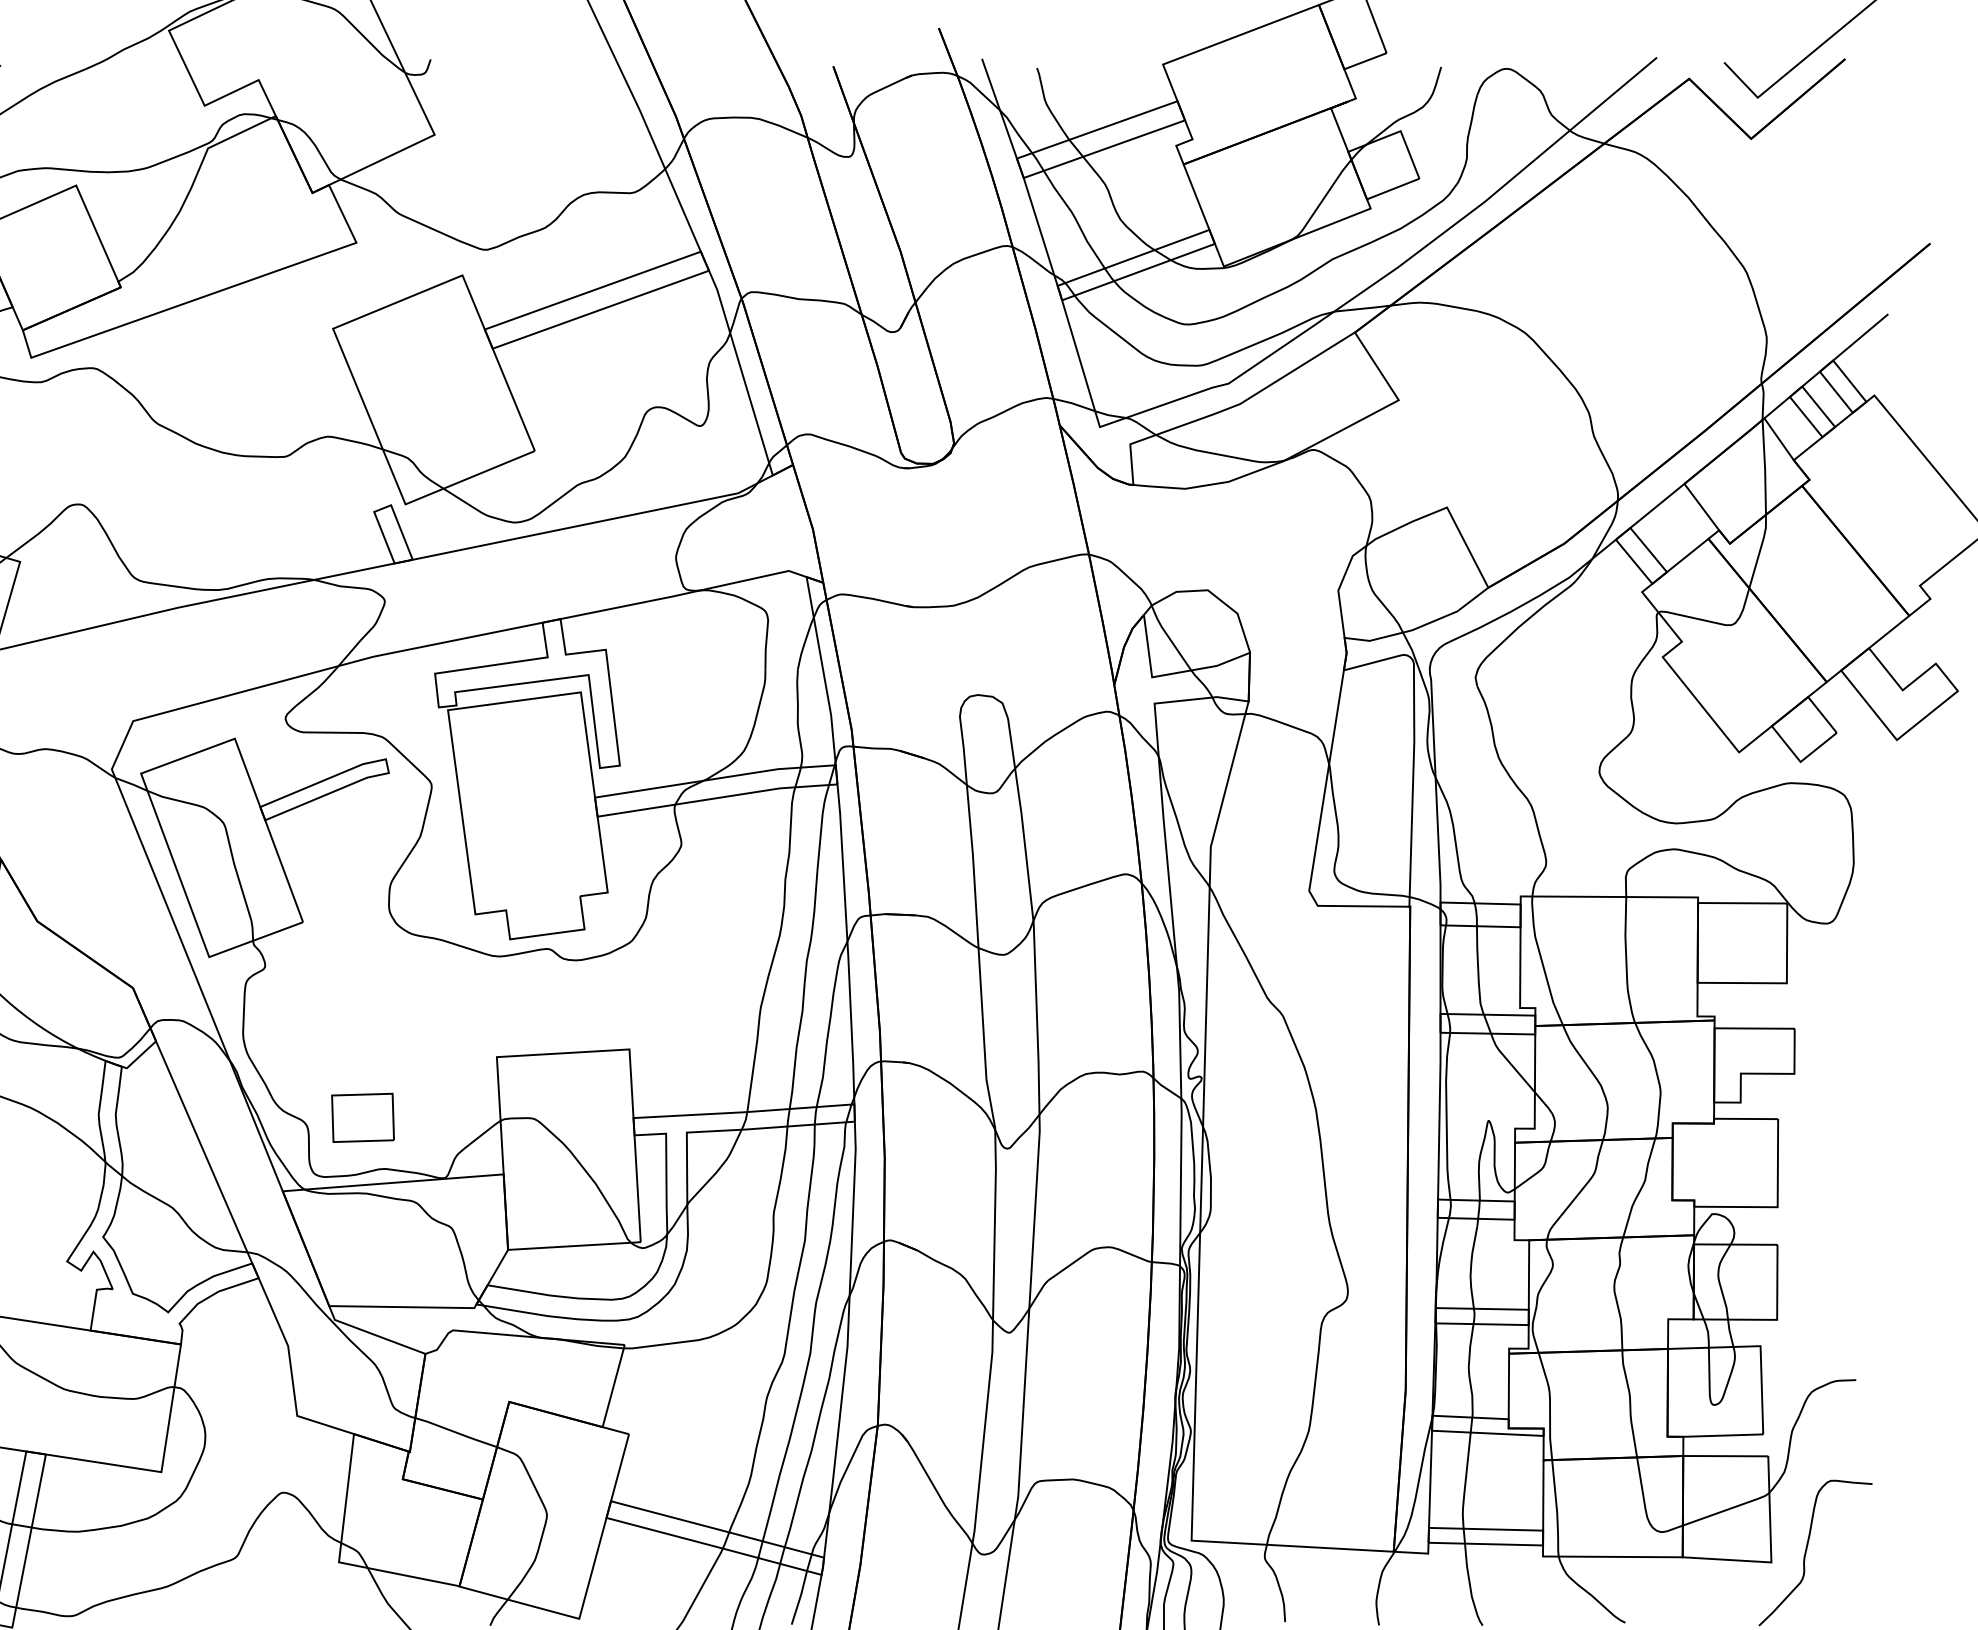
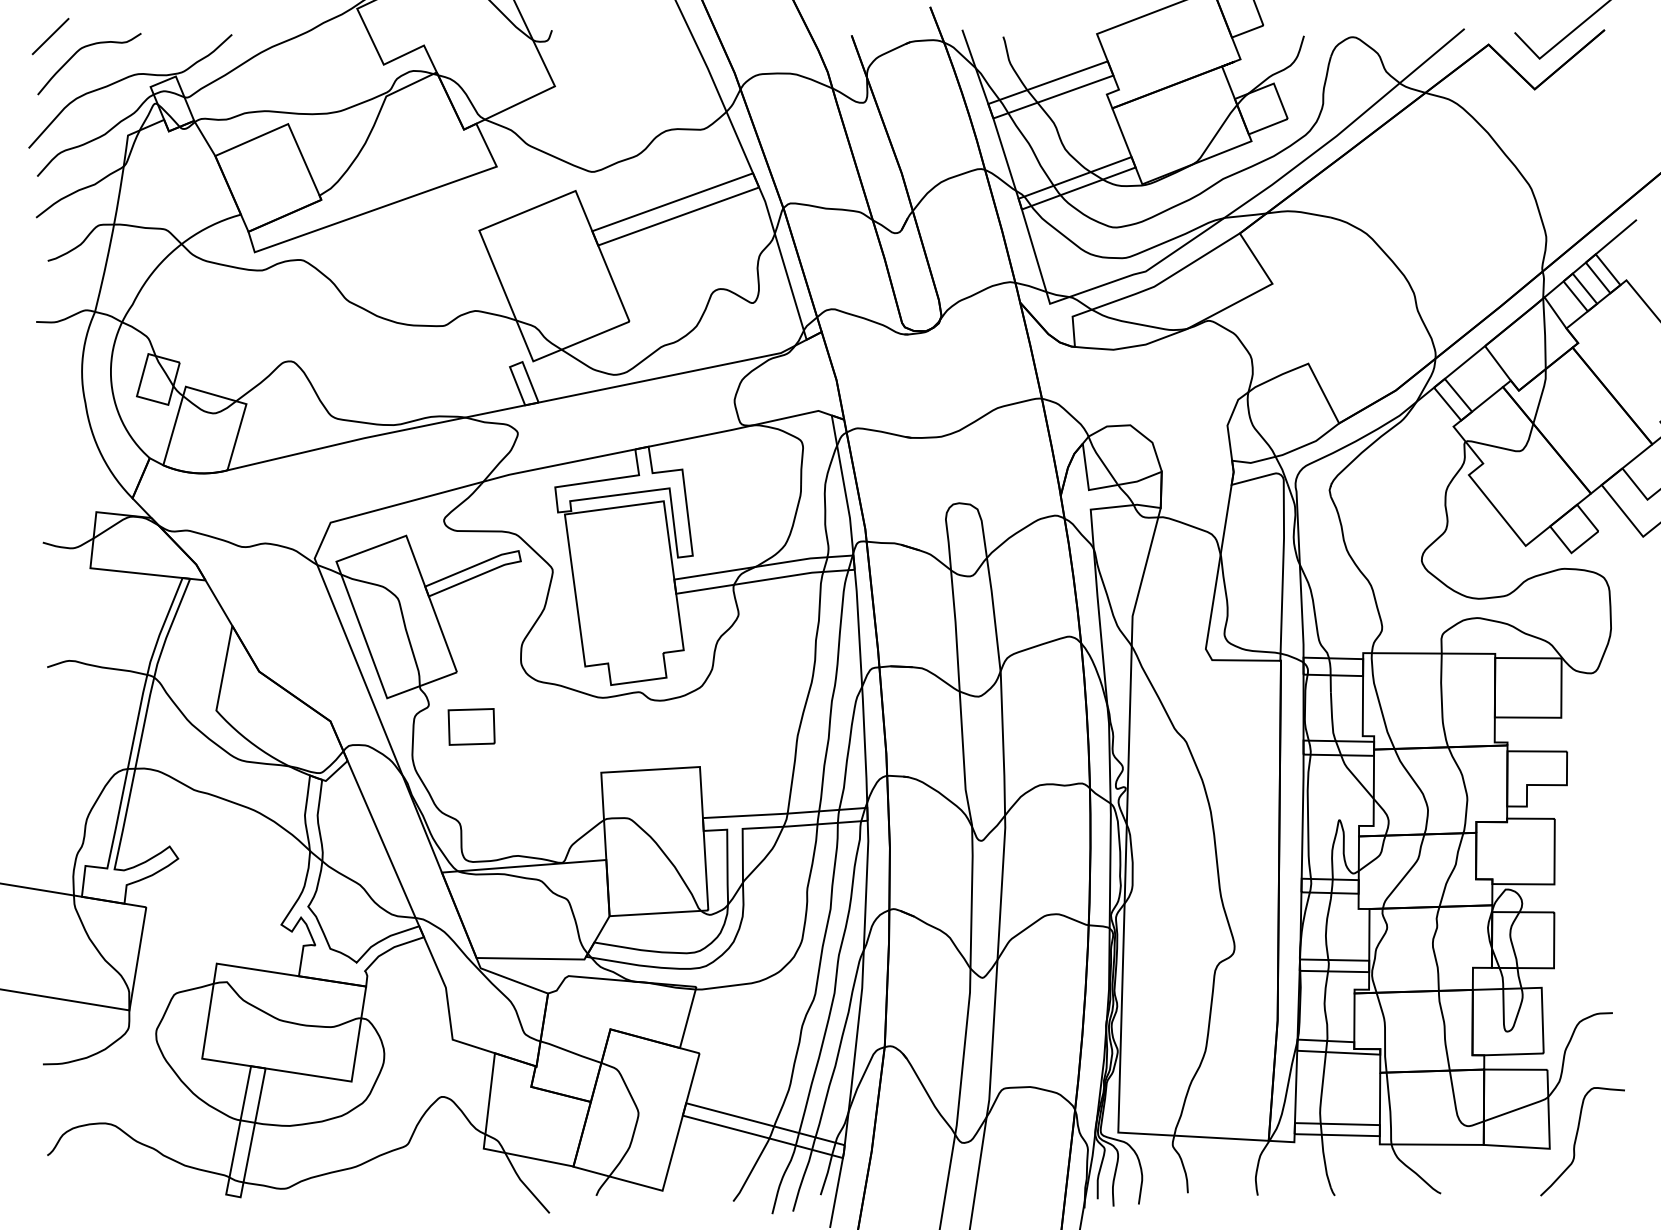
part: (362, 1117) -> (471, 726), moved

